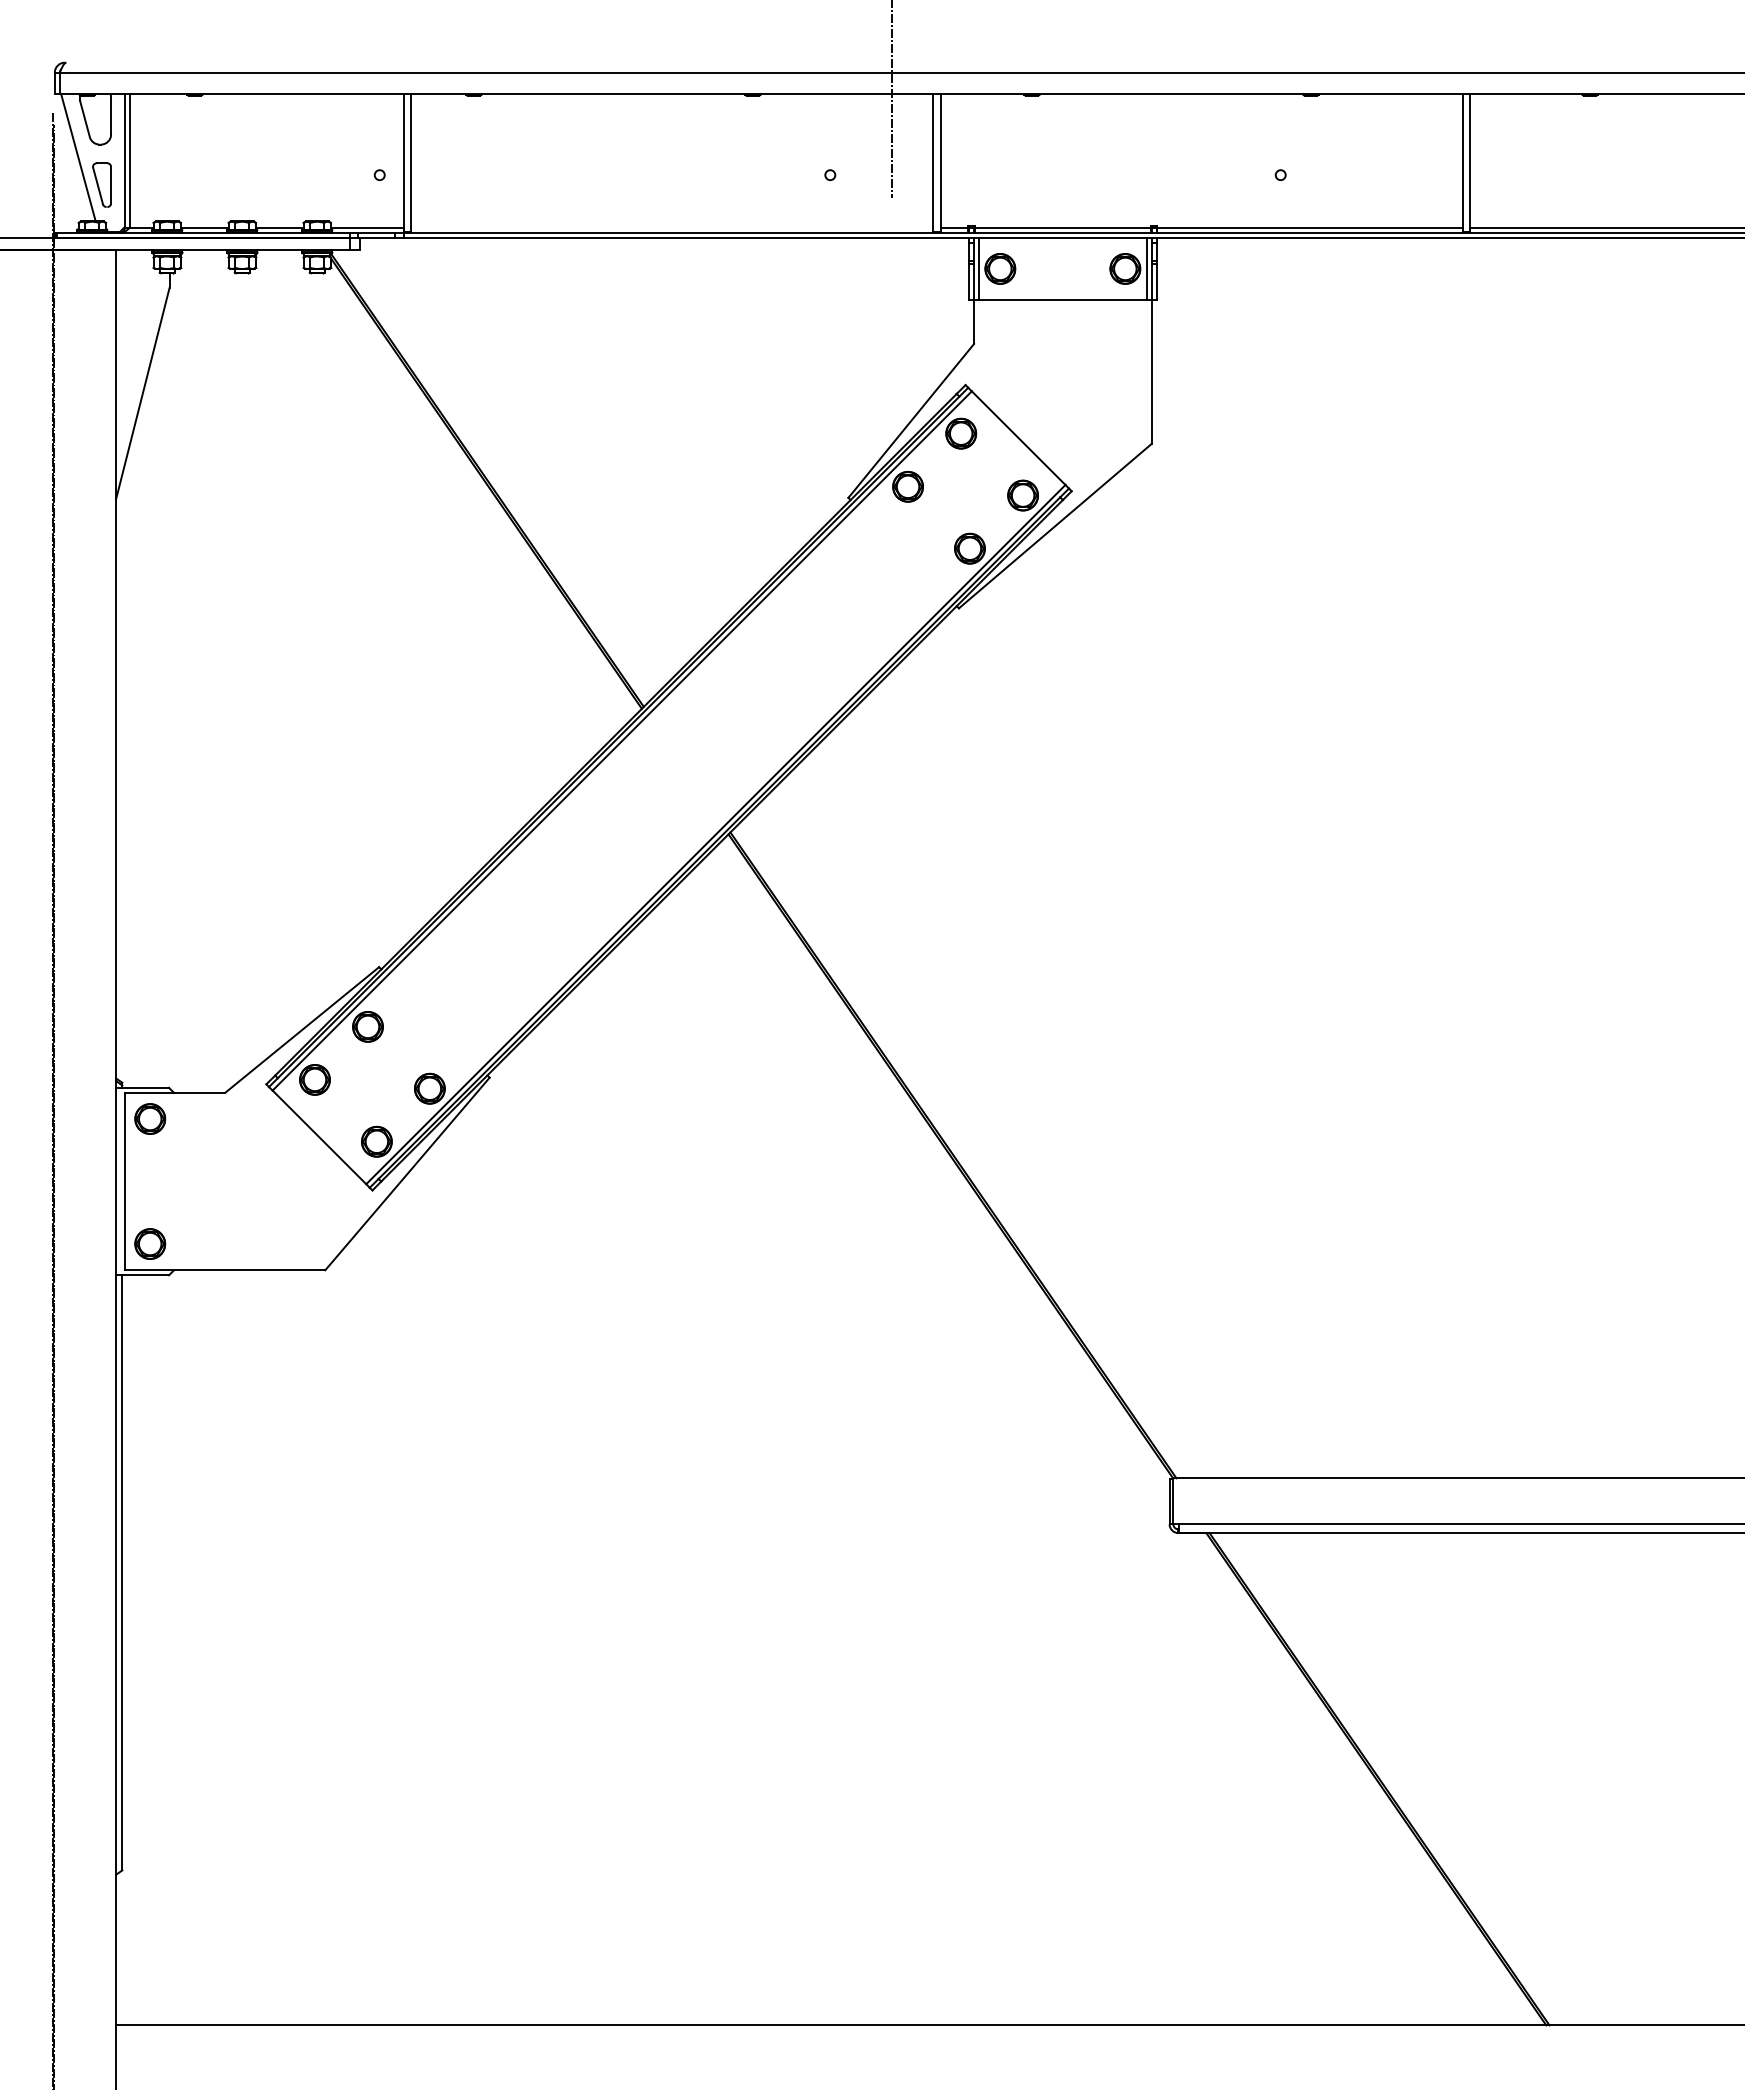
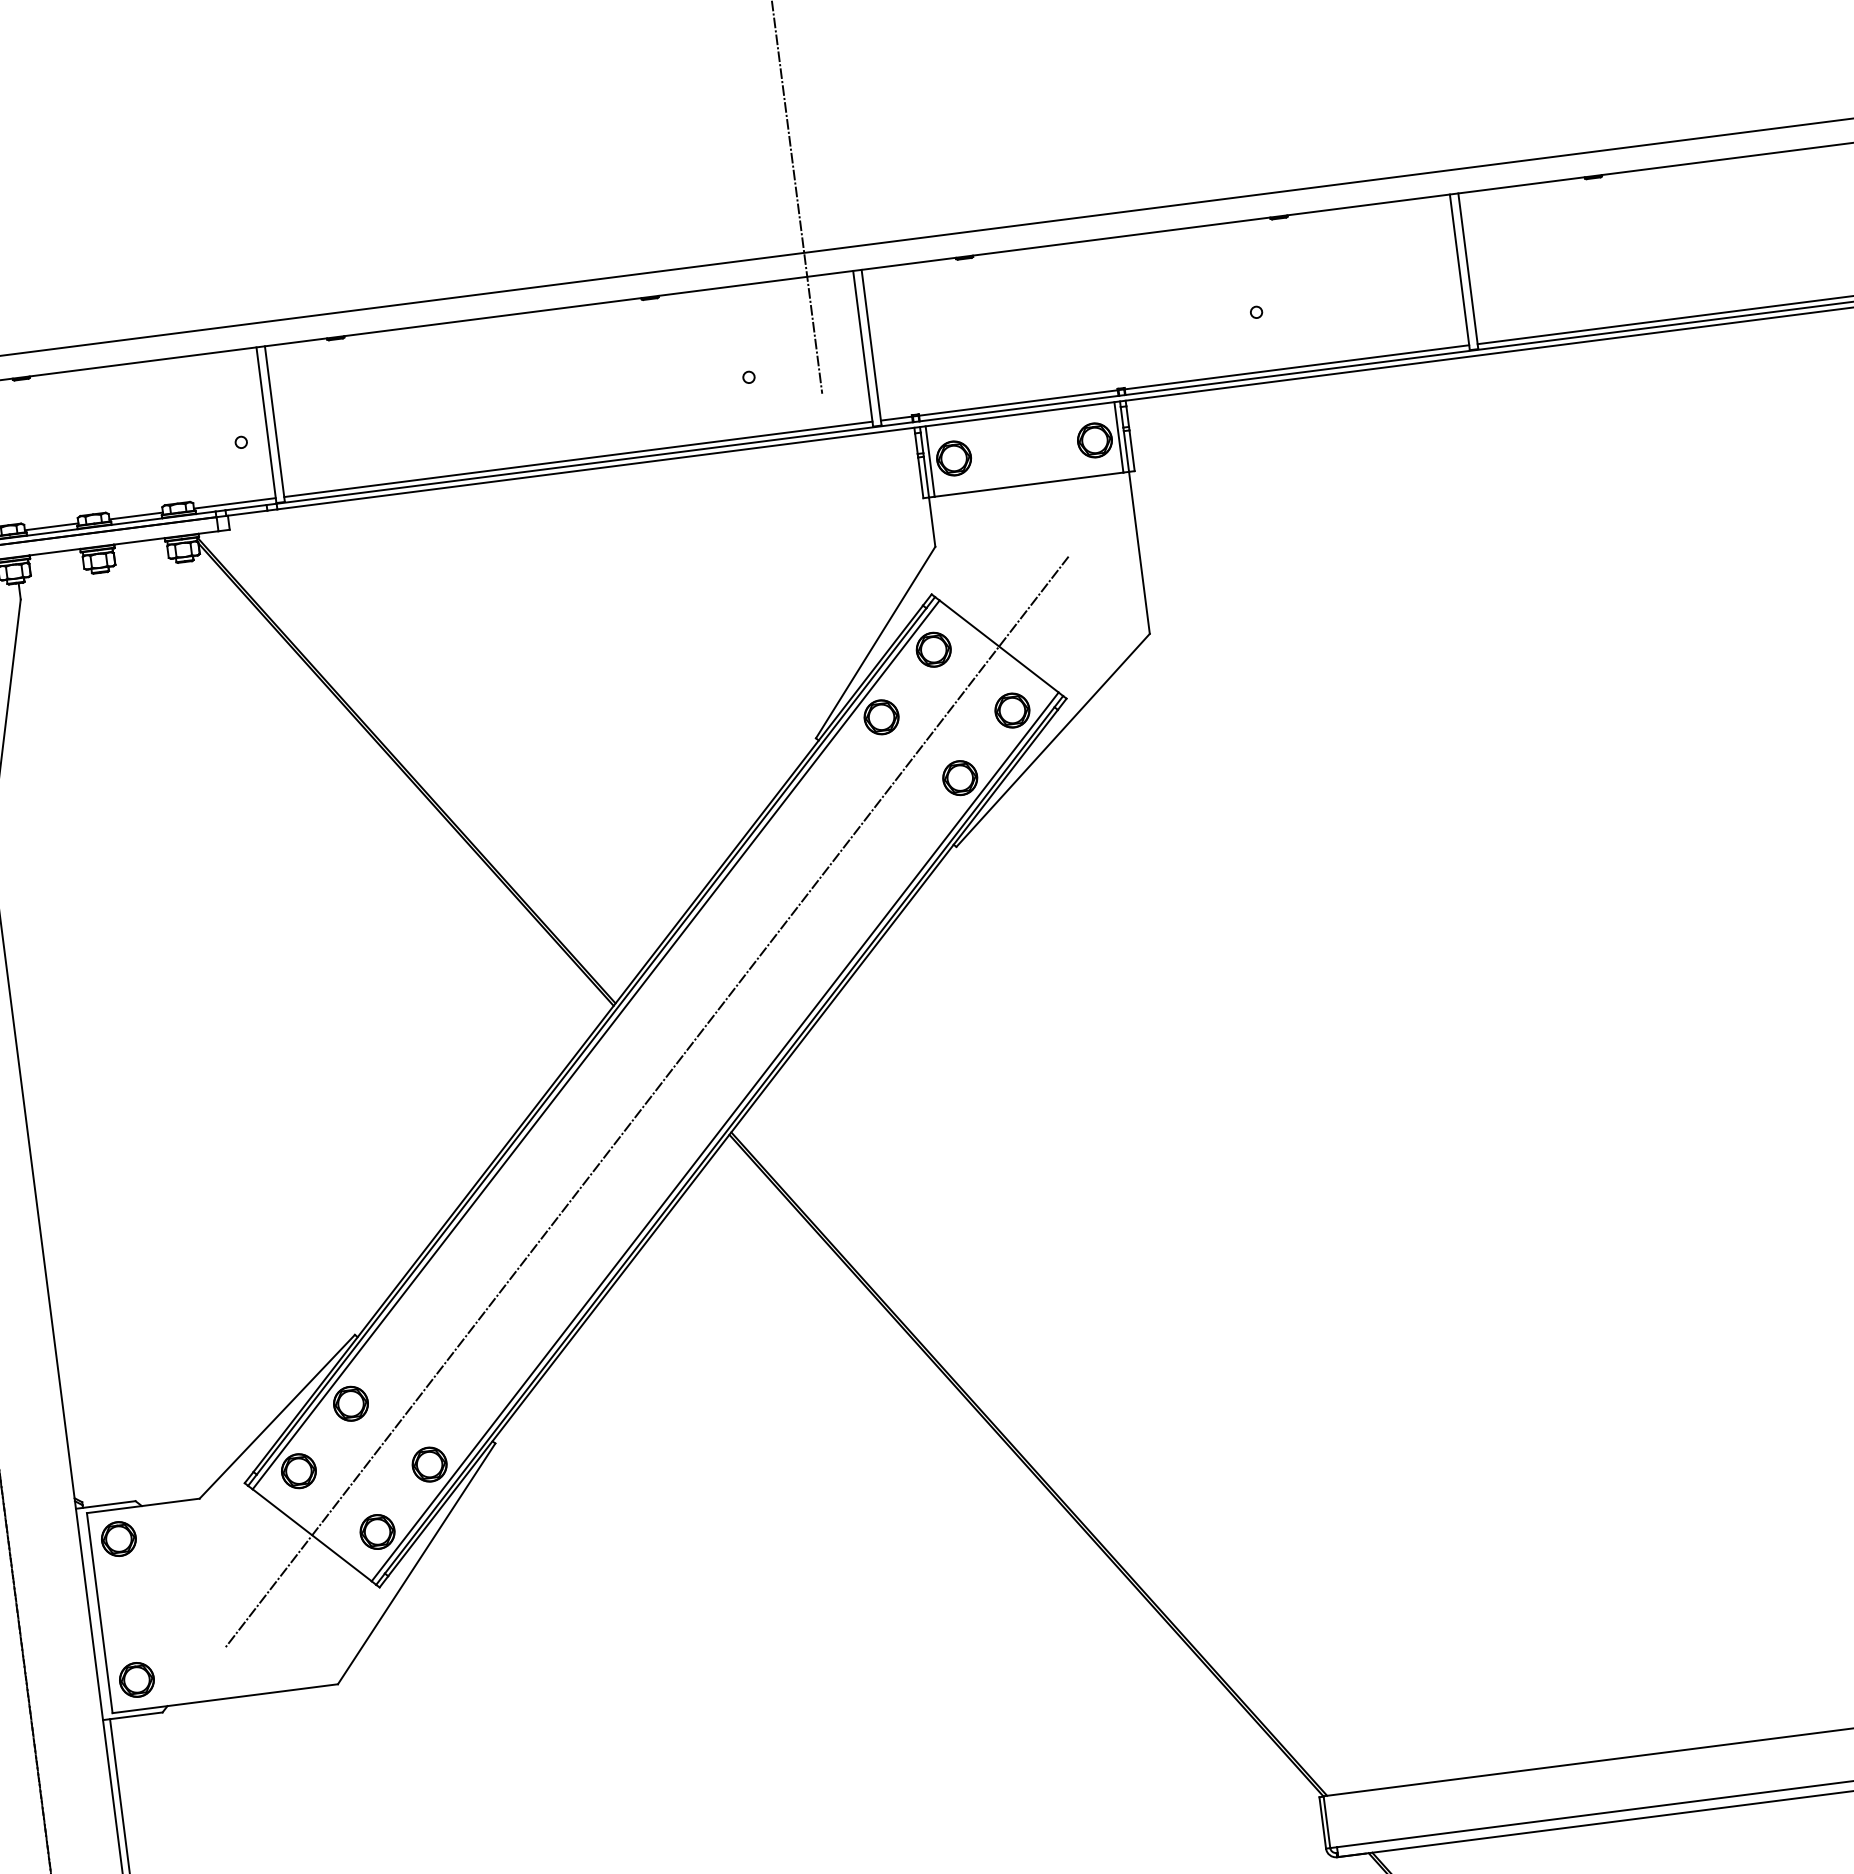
line: (672, 227) -> (578, 459), added
line: (660, 796) -> (647, 1101), added

